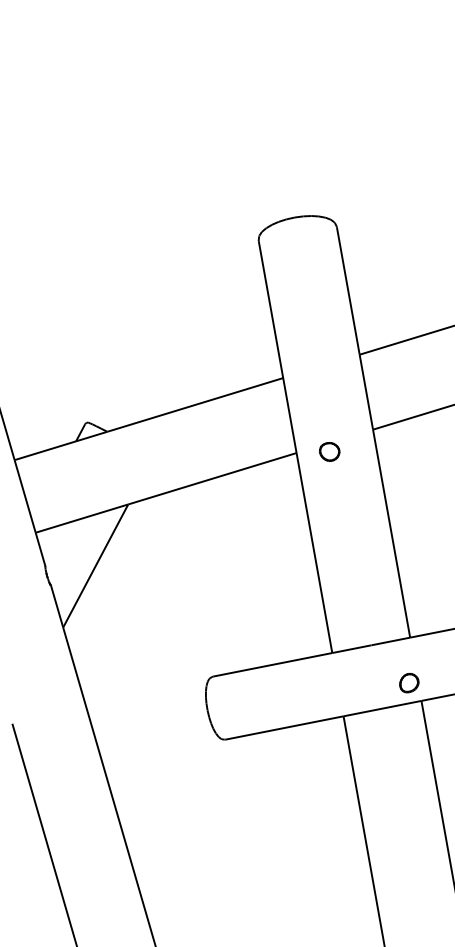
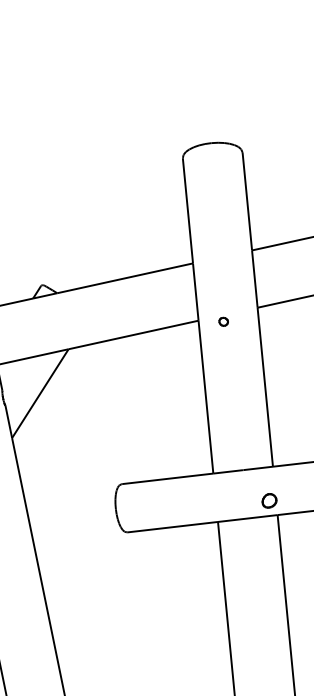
part: (329, 451) -> (223, 321), size x0.6

